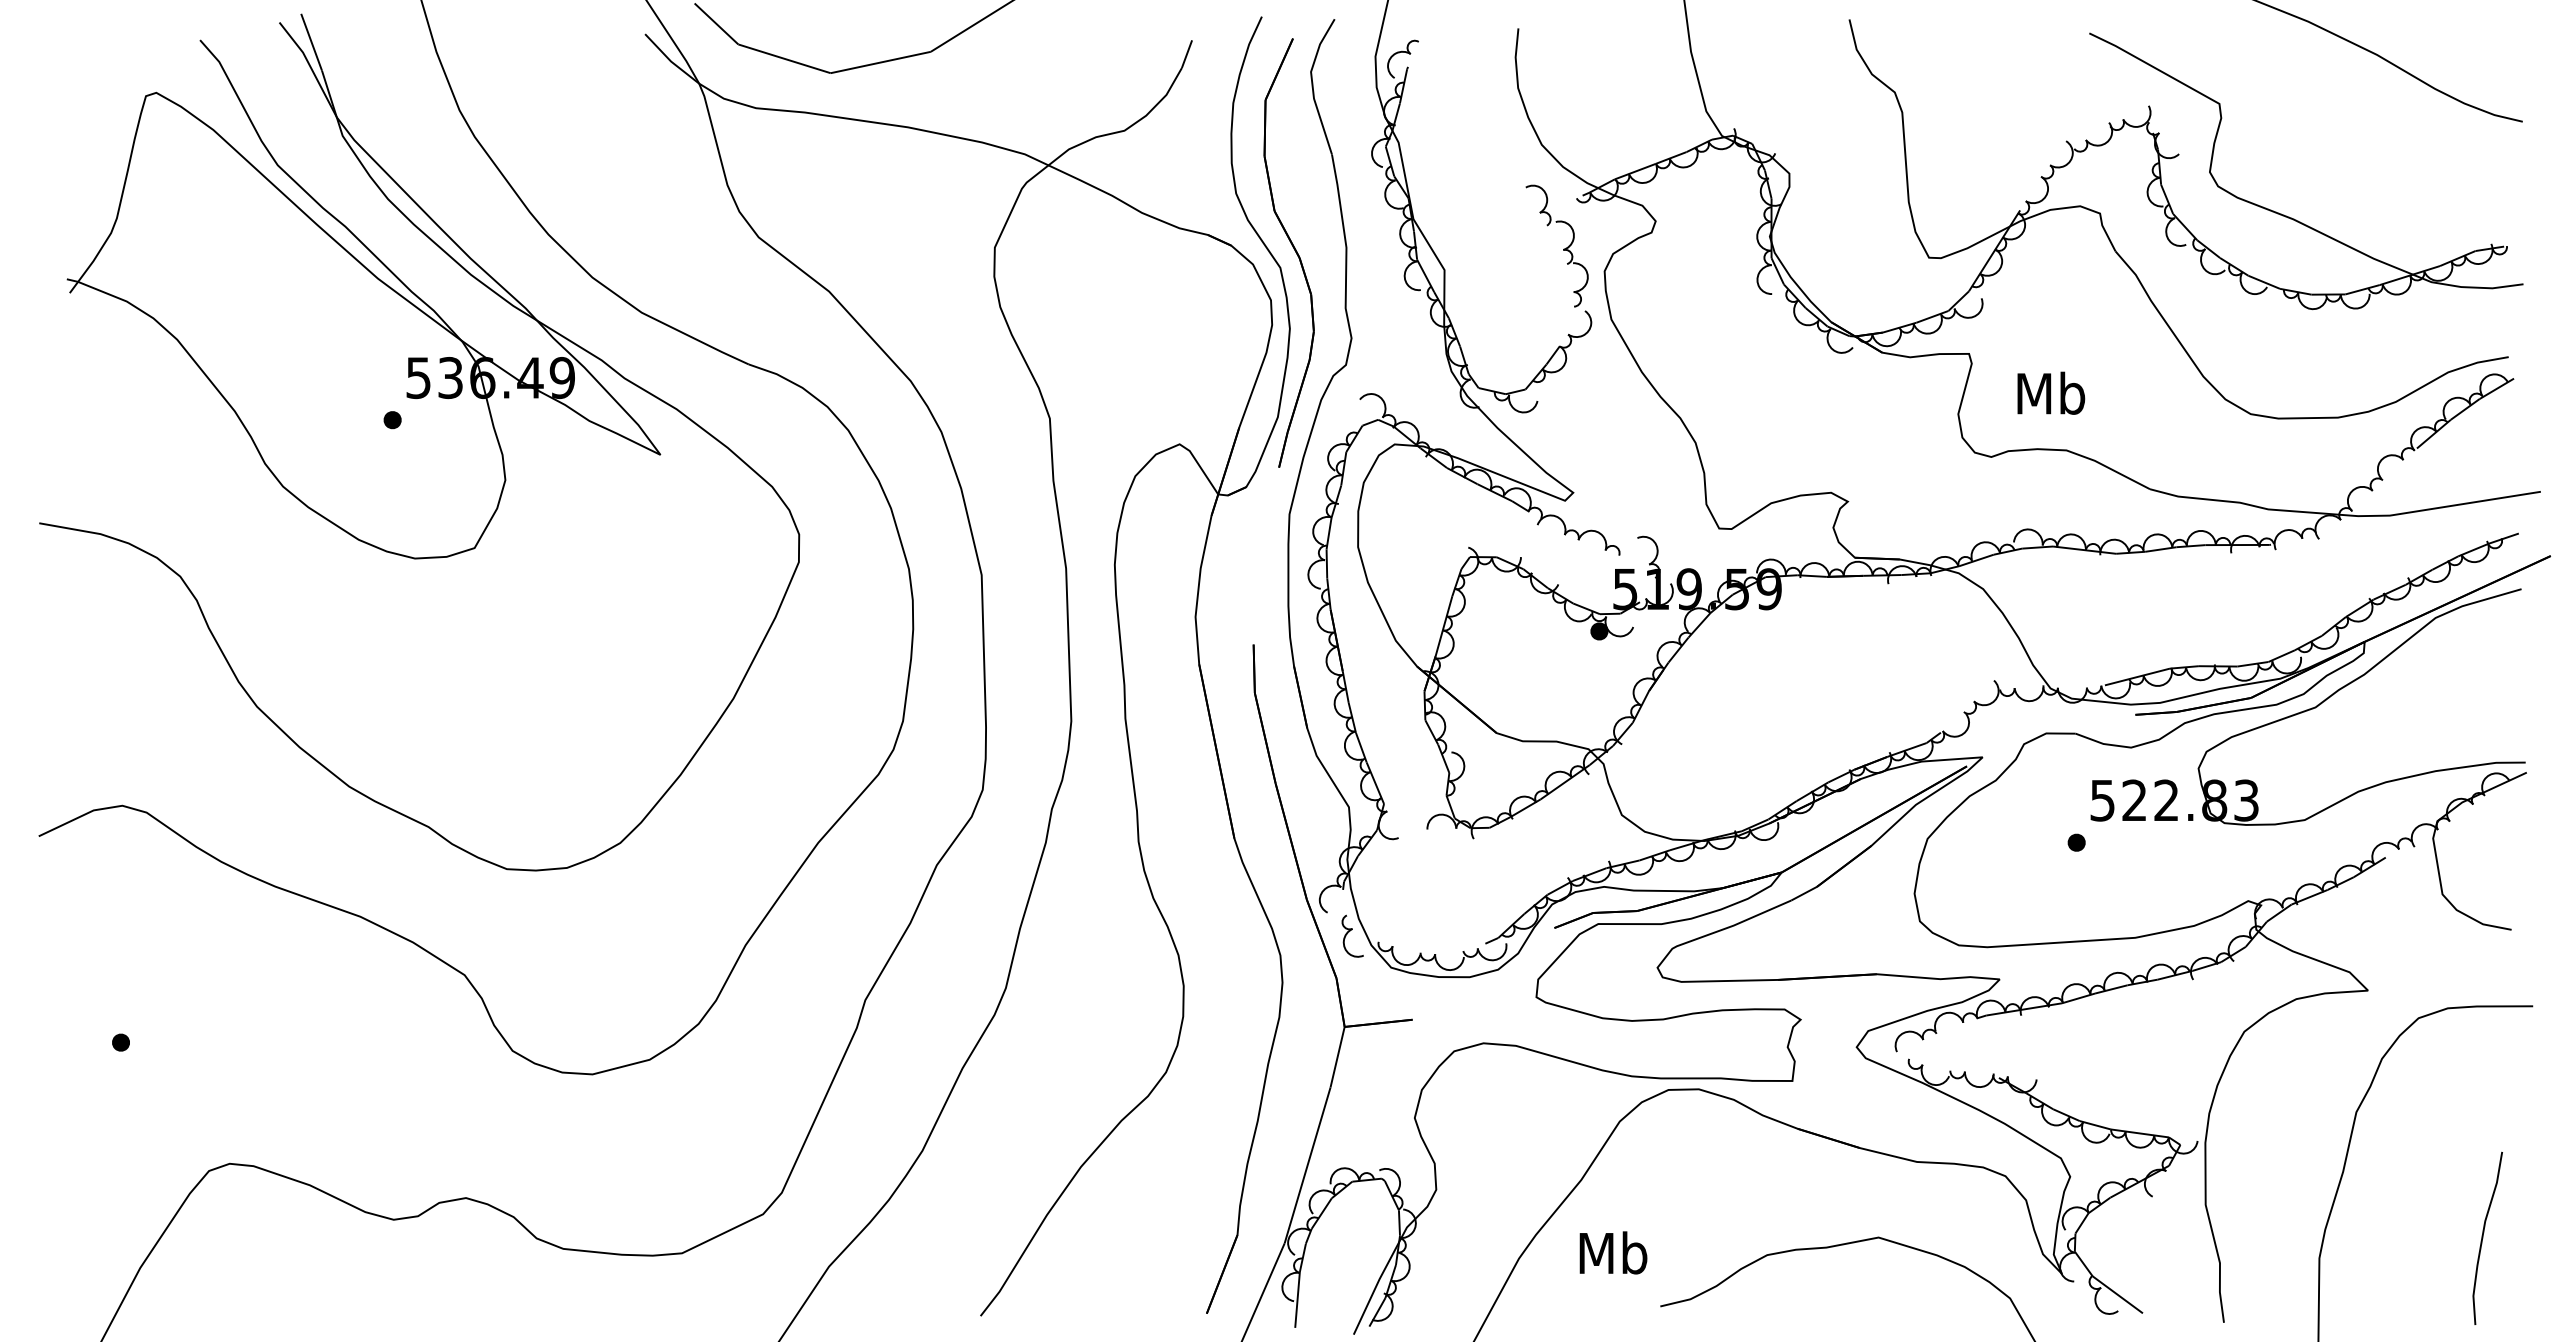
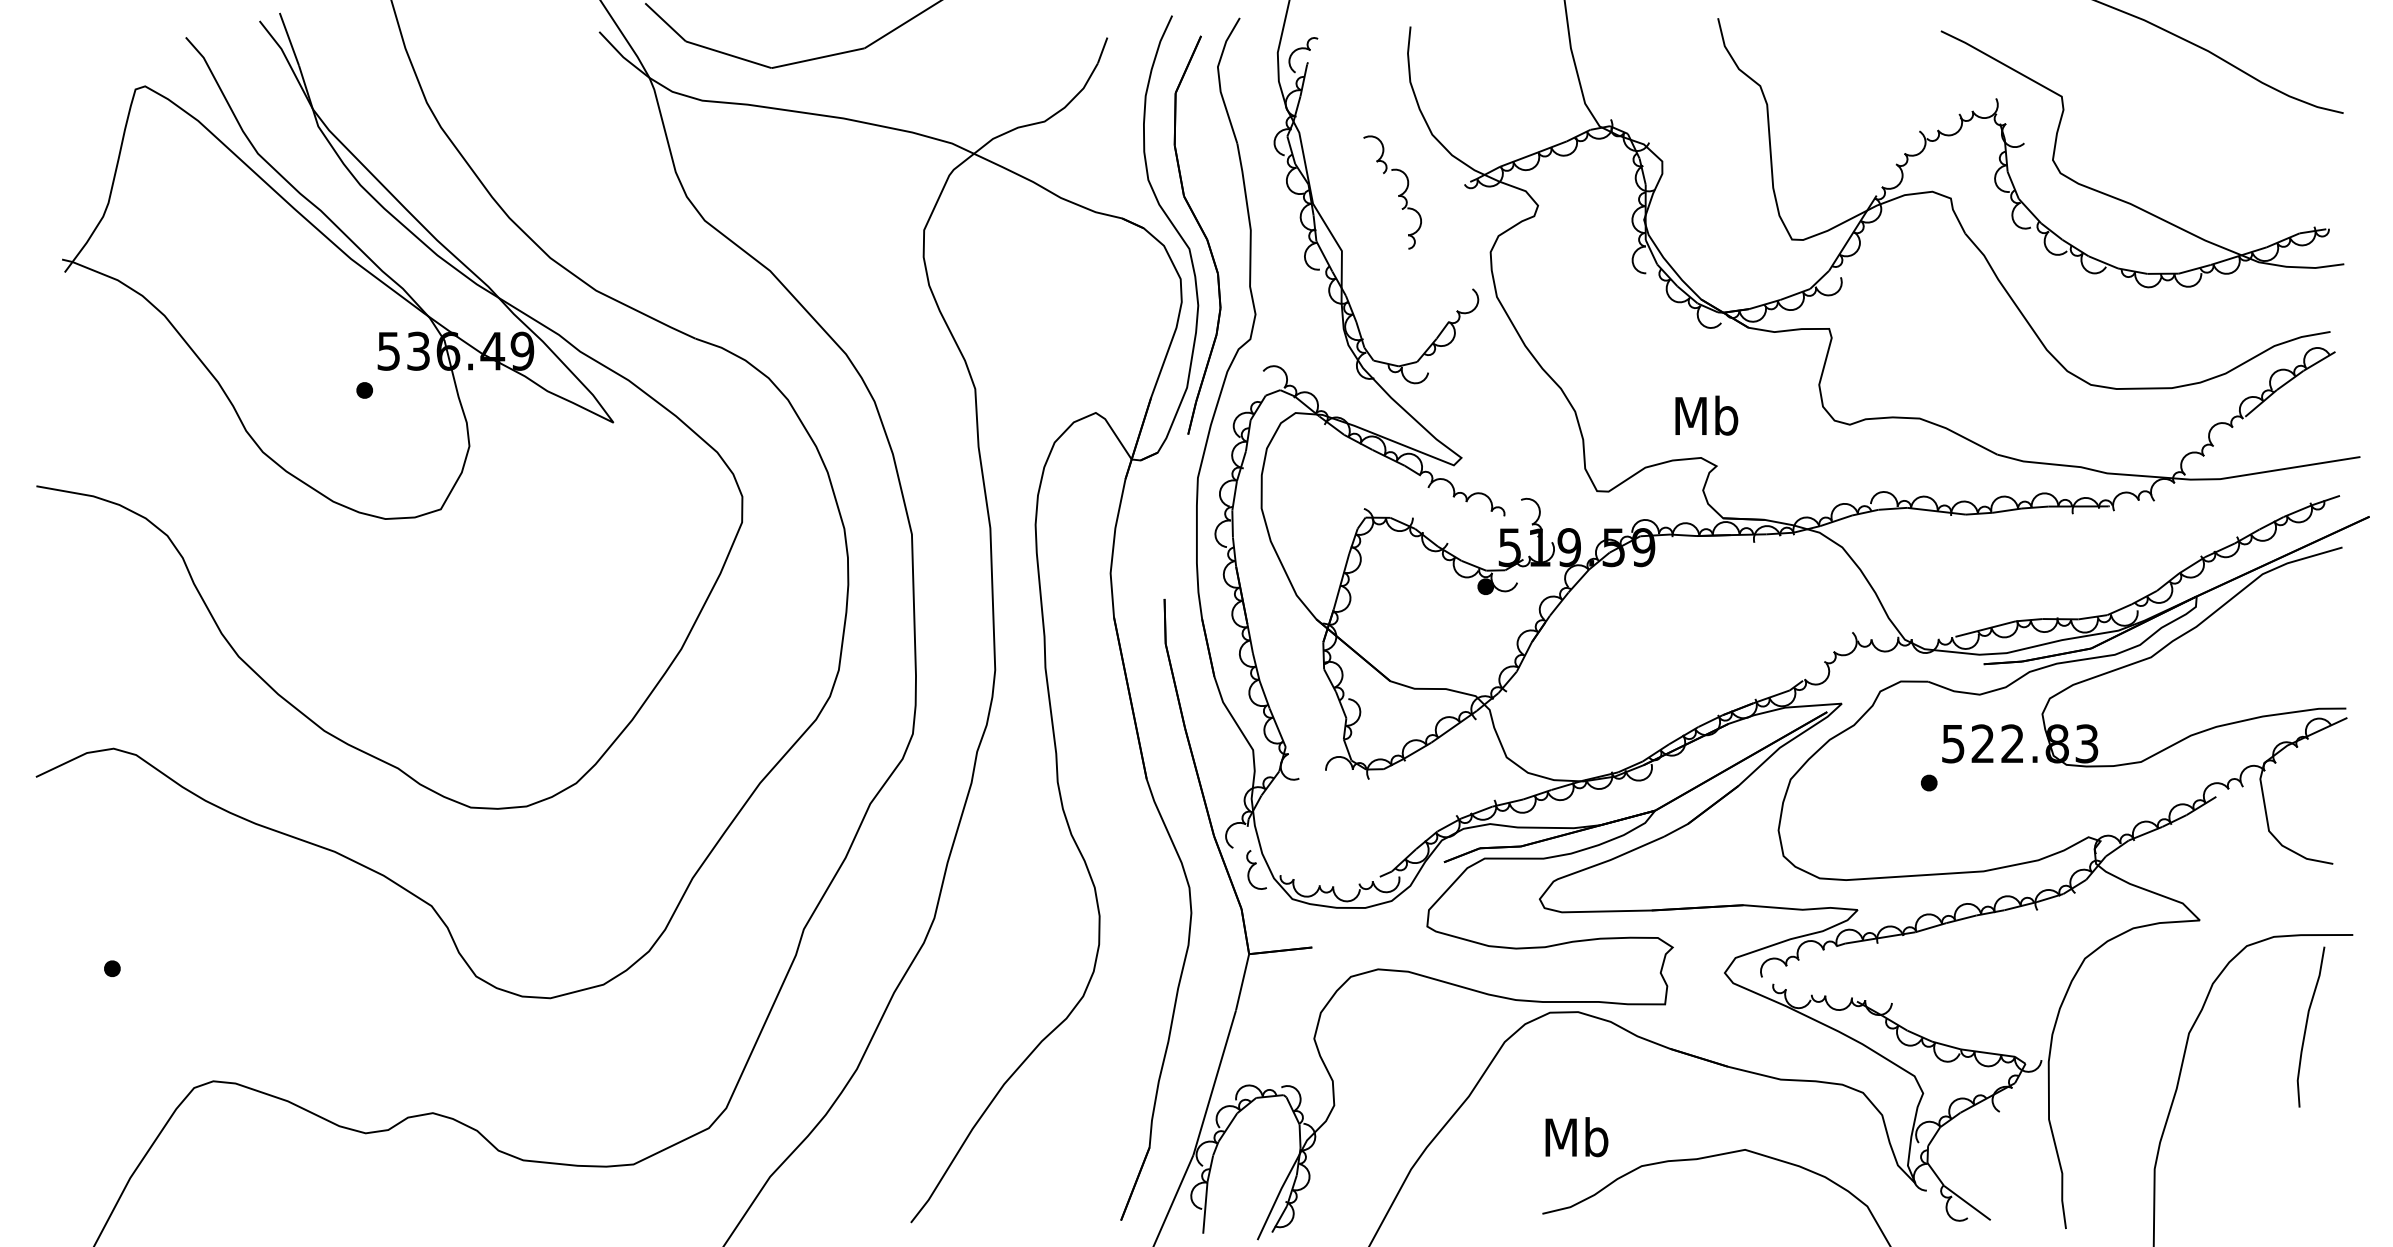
part: (1563, 249) -> (1398, 195), moved
text: (2051, 392) -> (1706, 414), moved
curve: (2483, 1237) -> (2307, 1026), moved
text: (1613, 1252) -> (1576, 1136), moved

